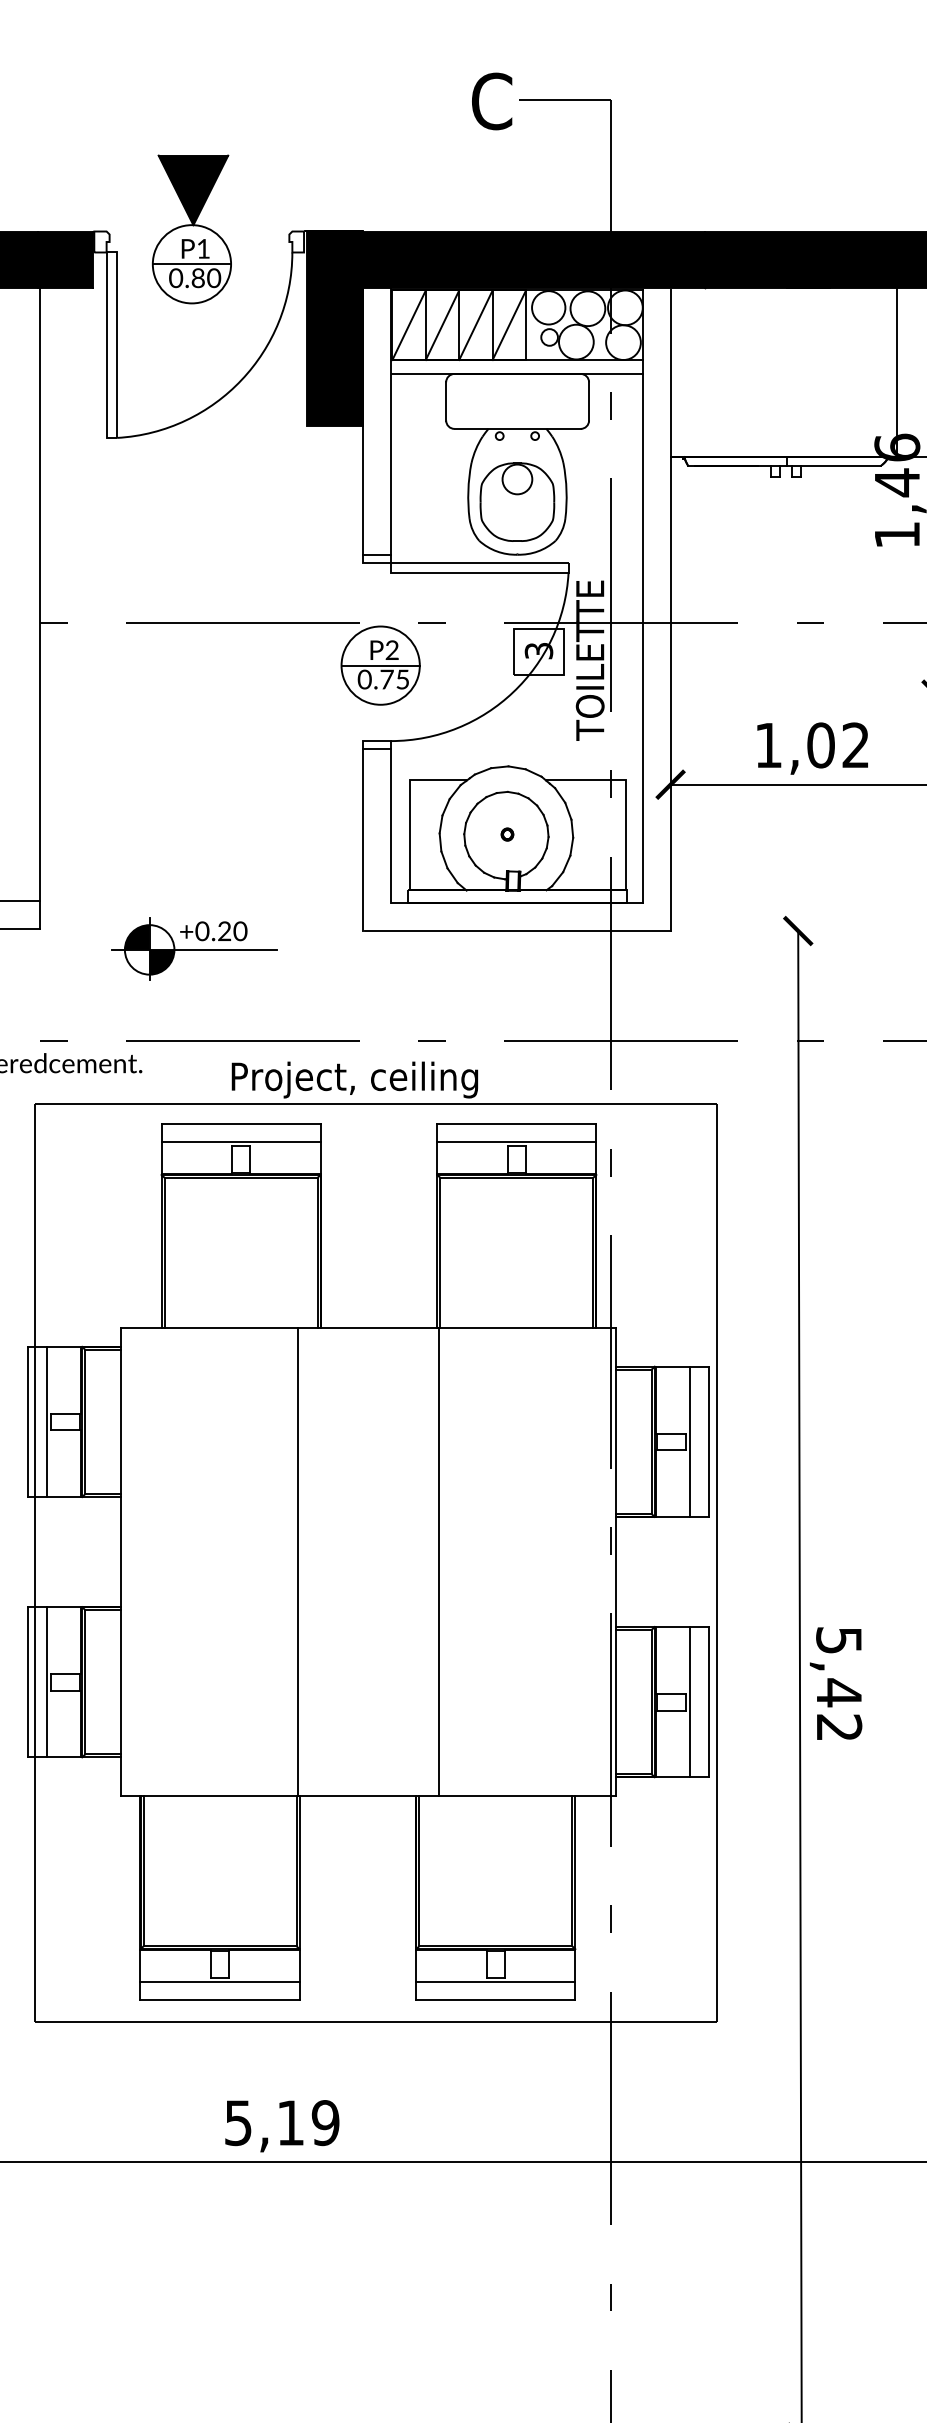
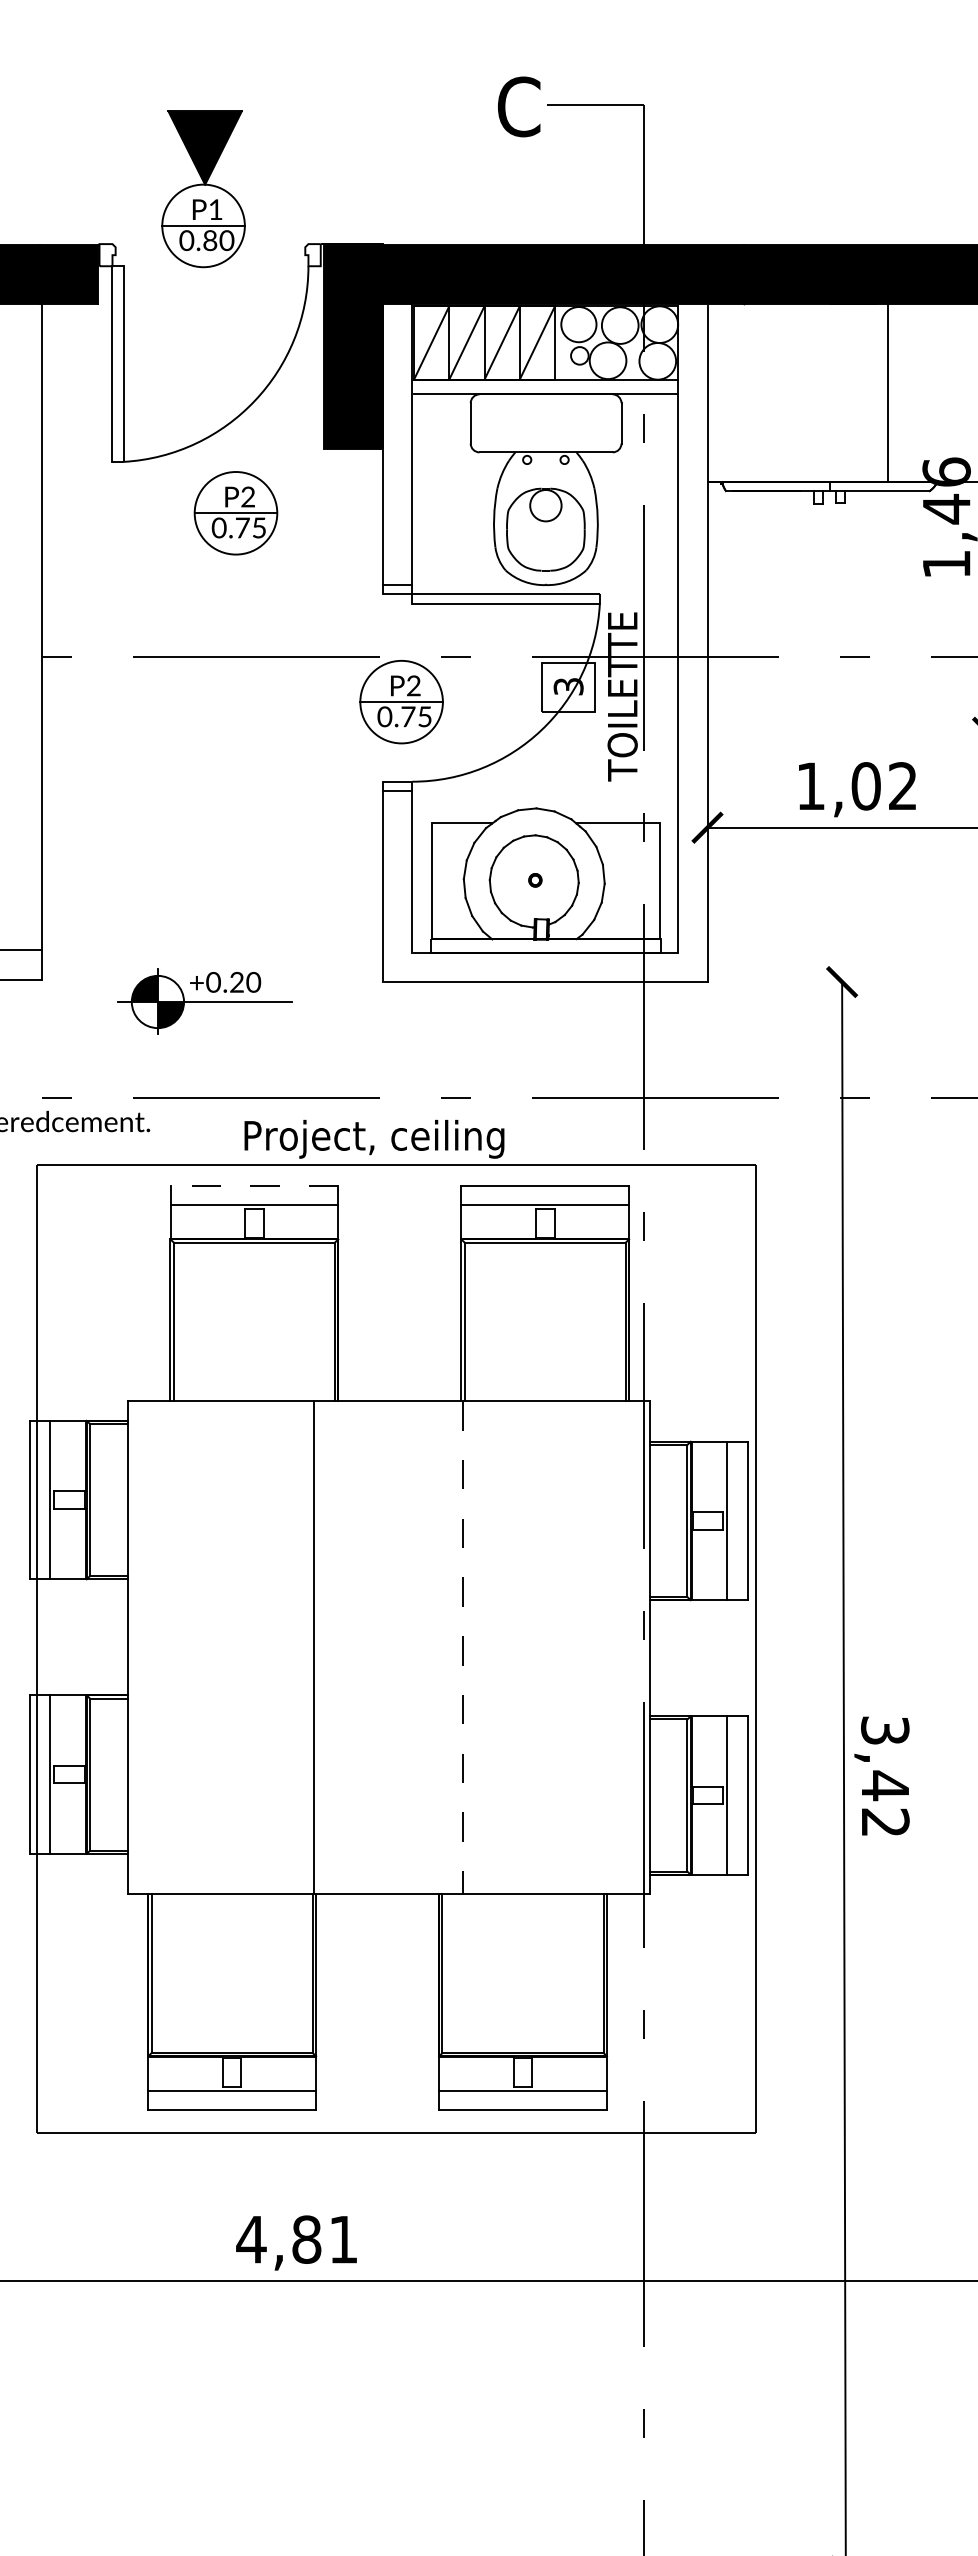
part: (191, 229) -> (203, 189), moved
line: (897, 372) -> (887, 392), moved
part: (223, 486) -> (235, 513), added
line: (241, 1124) -> (254, 1186), solid -> dashed
line: (438, 1562) -> (462, 1648), solid -> dashed
text: (839, 1640) -> (885, 1730), 5,42 -> 3,42
text: (281, 2123) -> (296, 2240), 5,19 -> 4,81

